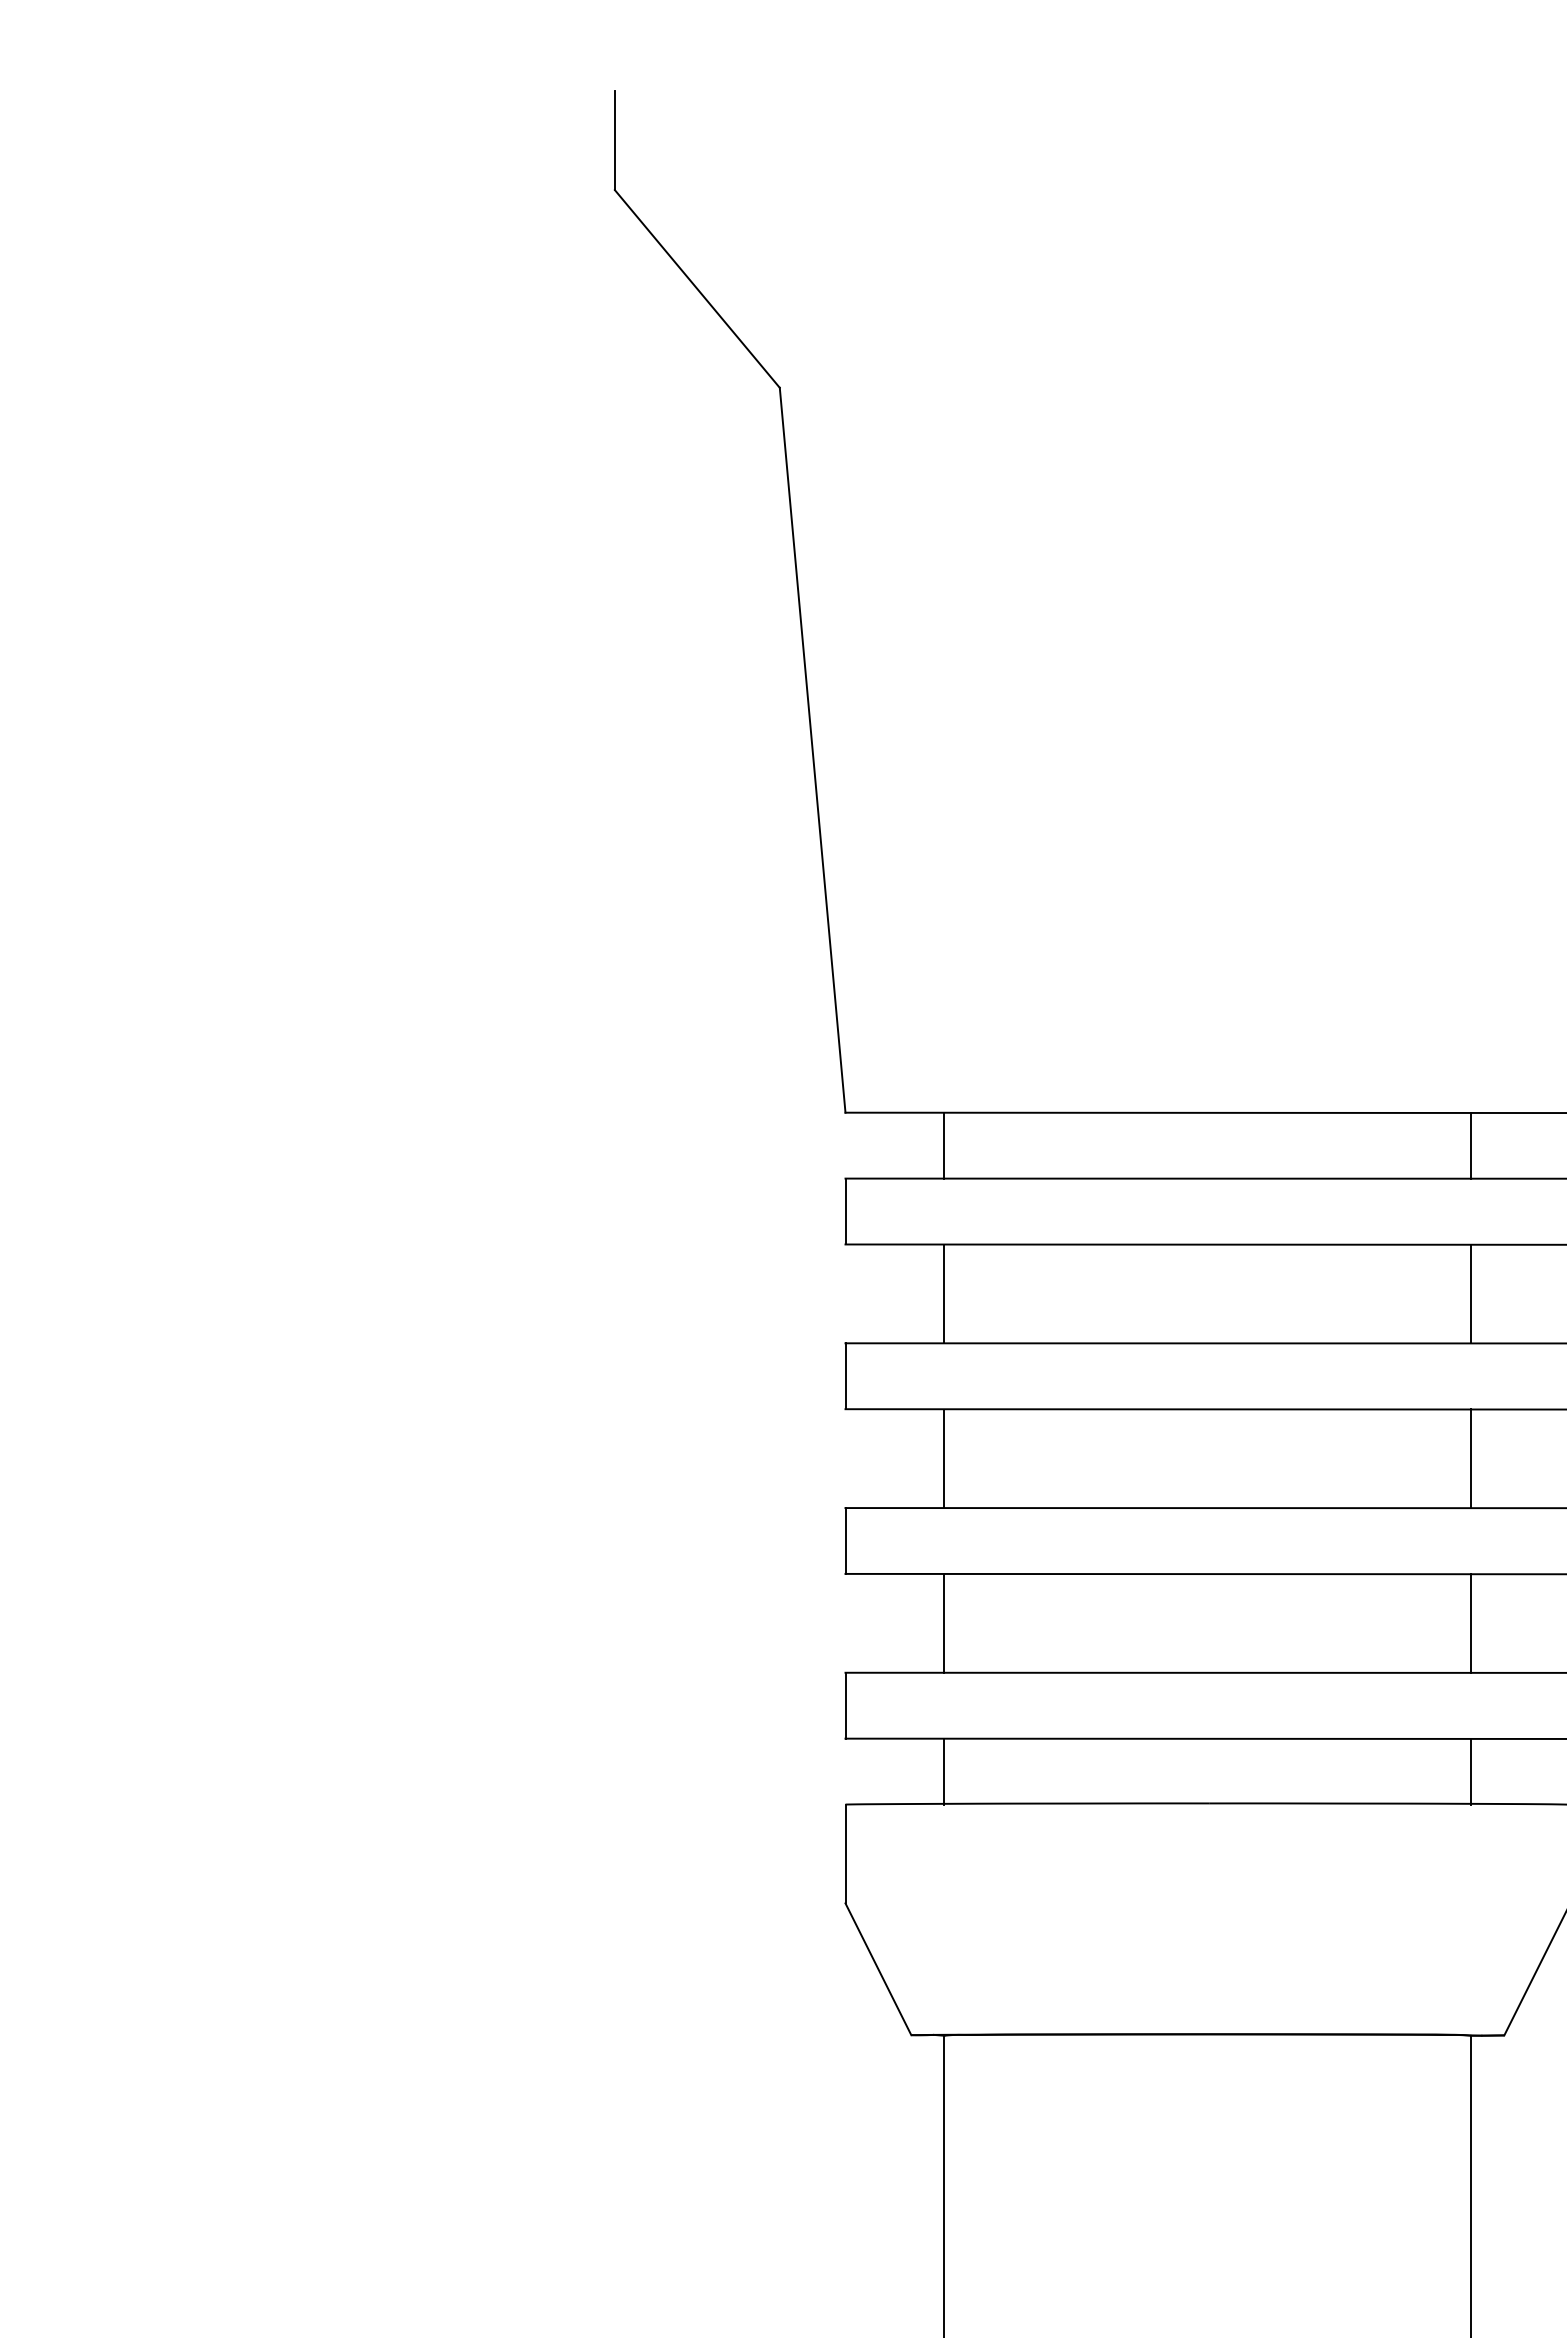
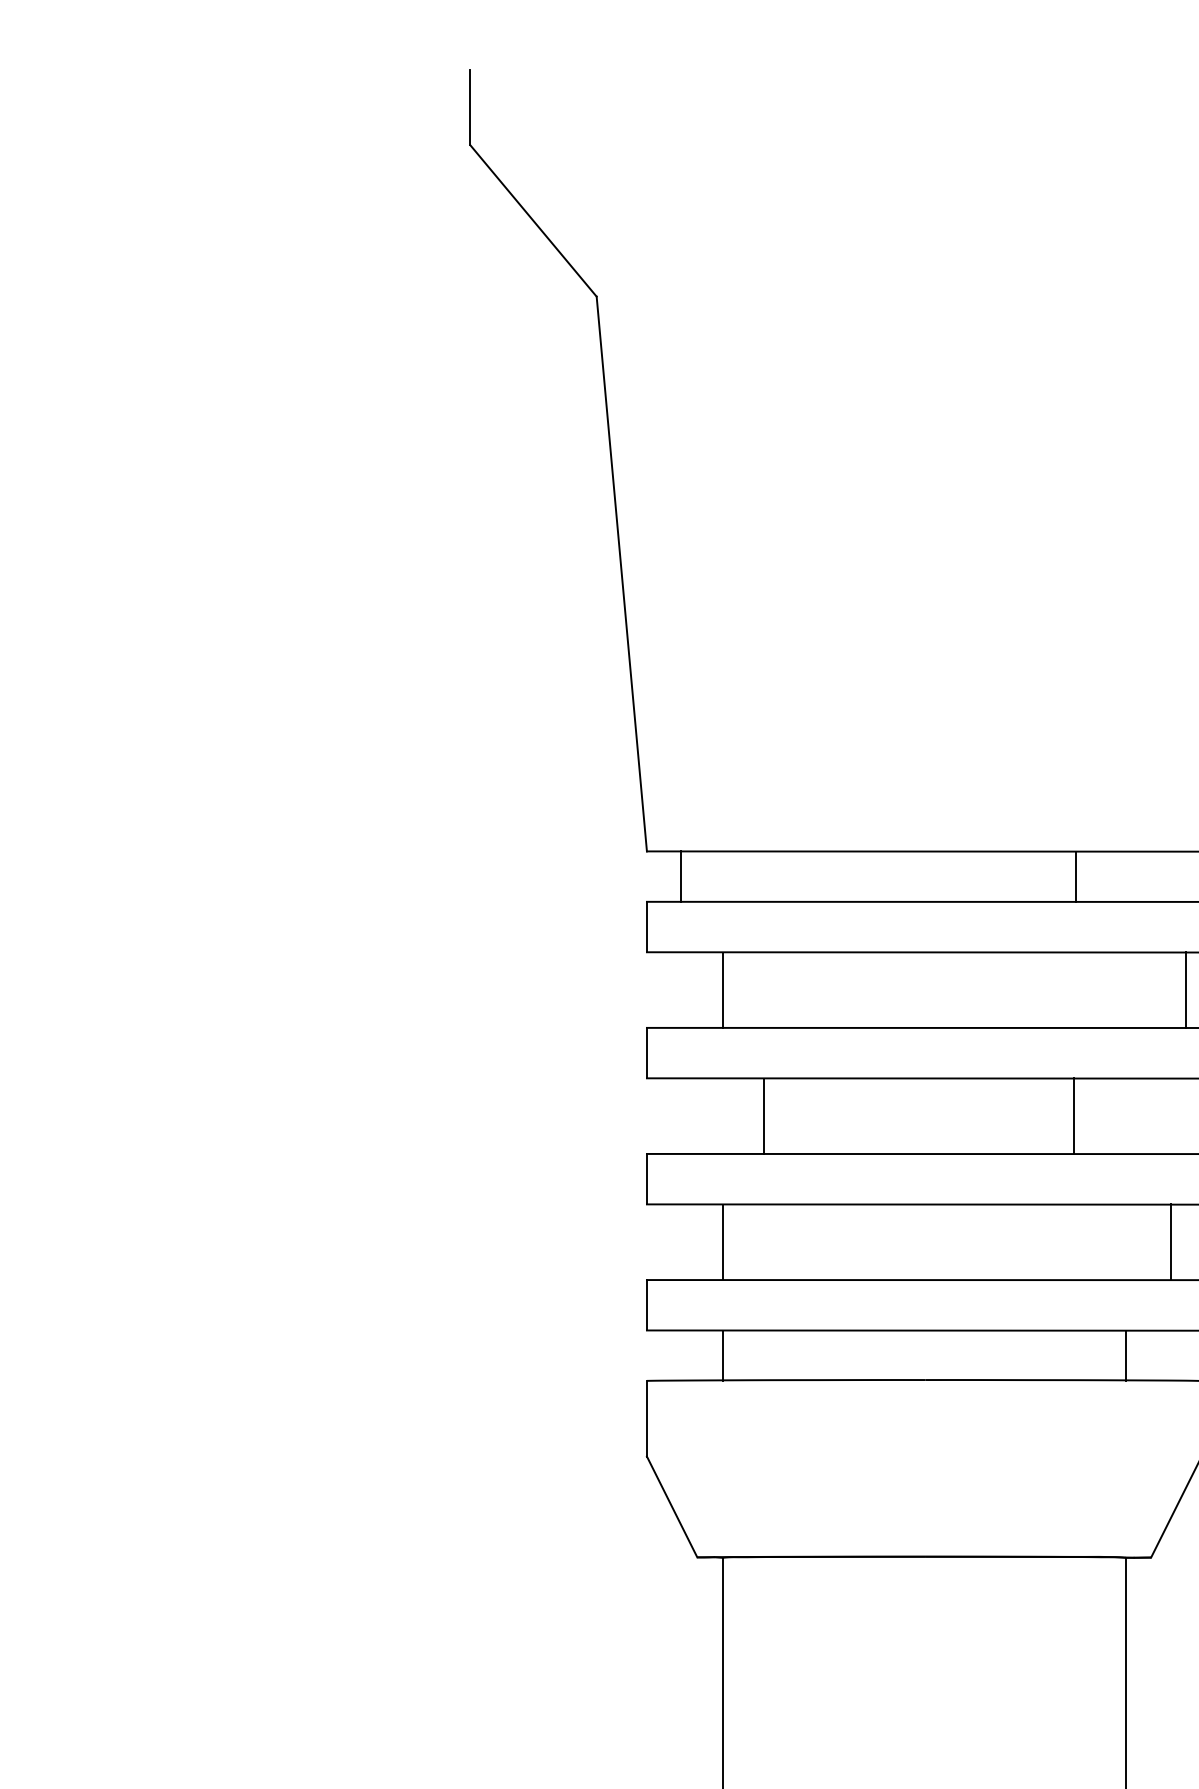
line: (944, 1145) -> (680, 876), moved
line: (1471, 1145) -> (1076, 876), moved
line: (1471, 1293) -> (1185, 989), moved
line: (1471, 1458) -> (1073, 1116), moved
line: (944, 1459) -> (764, 1116), moved
line: (1471, 1623) -> (1171, 1242), moved

